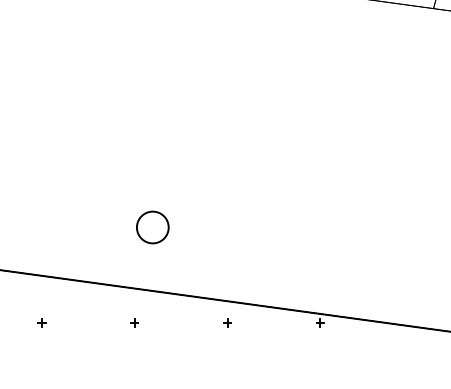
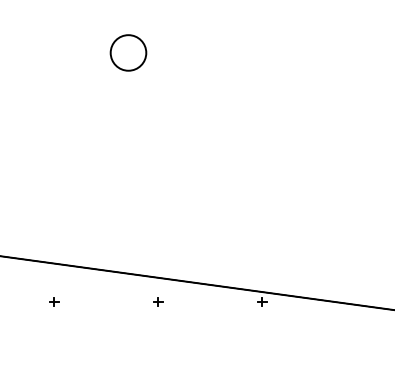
part: (152, 227) -> (128, 52), moved

